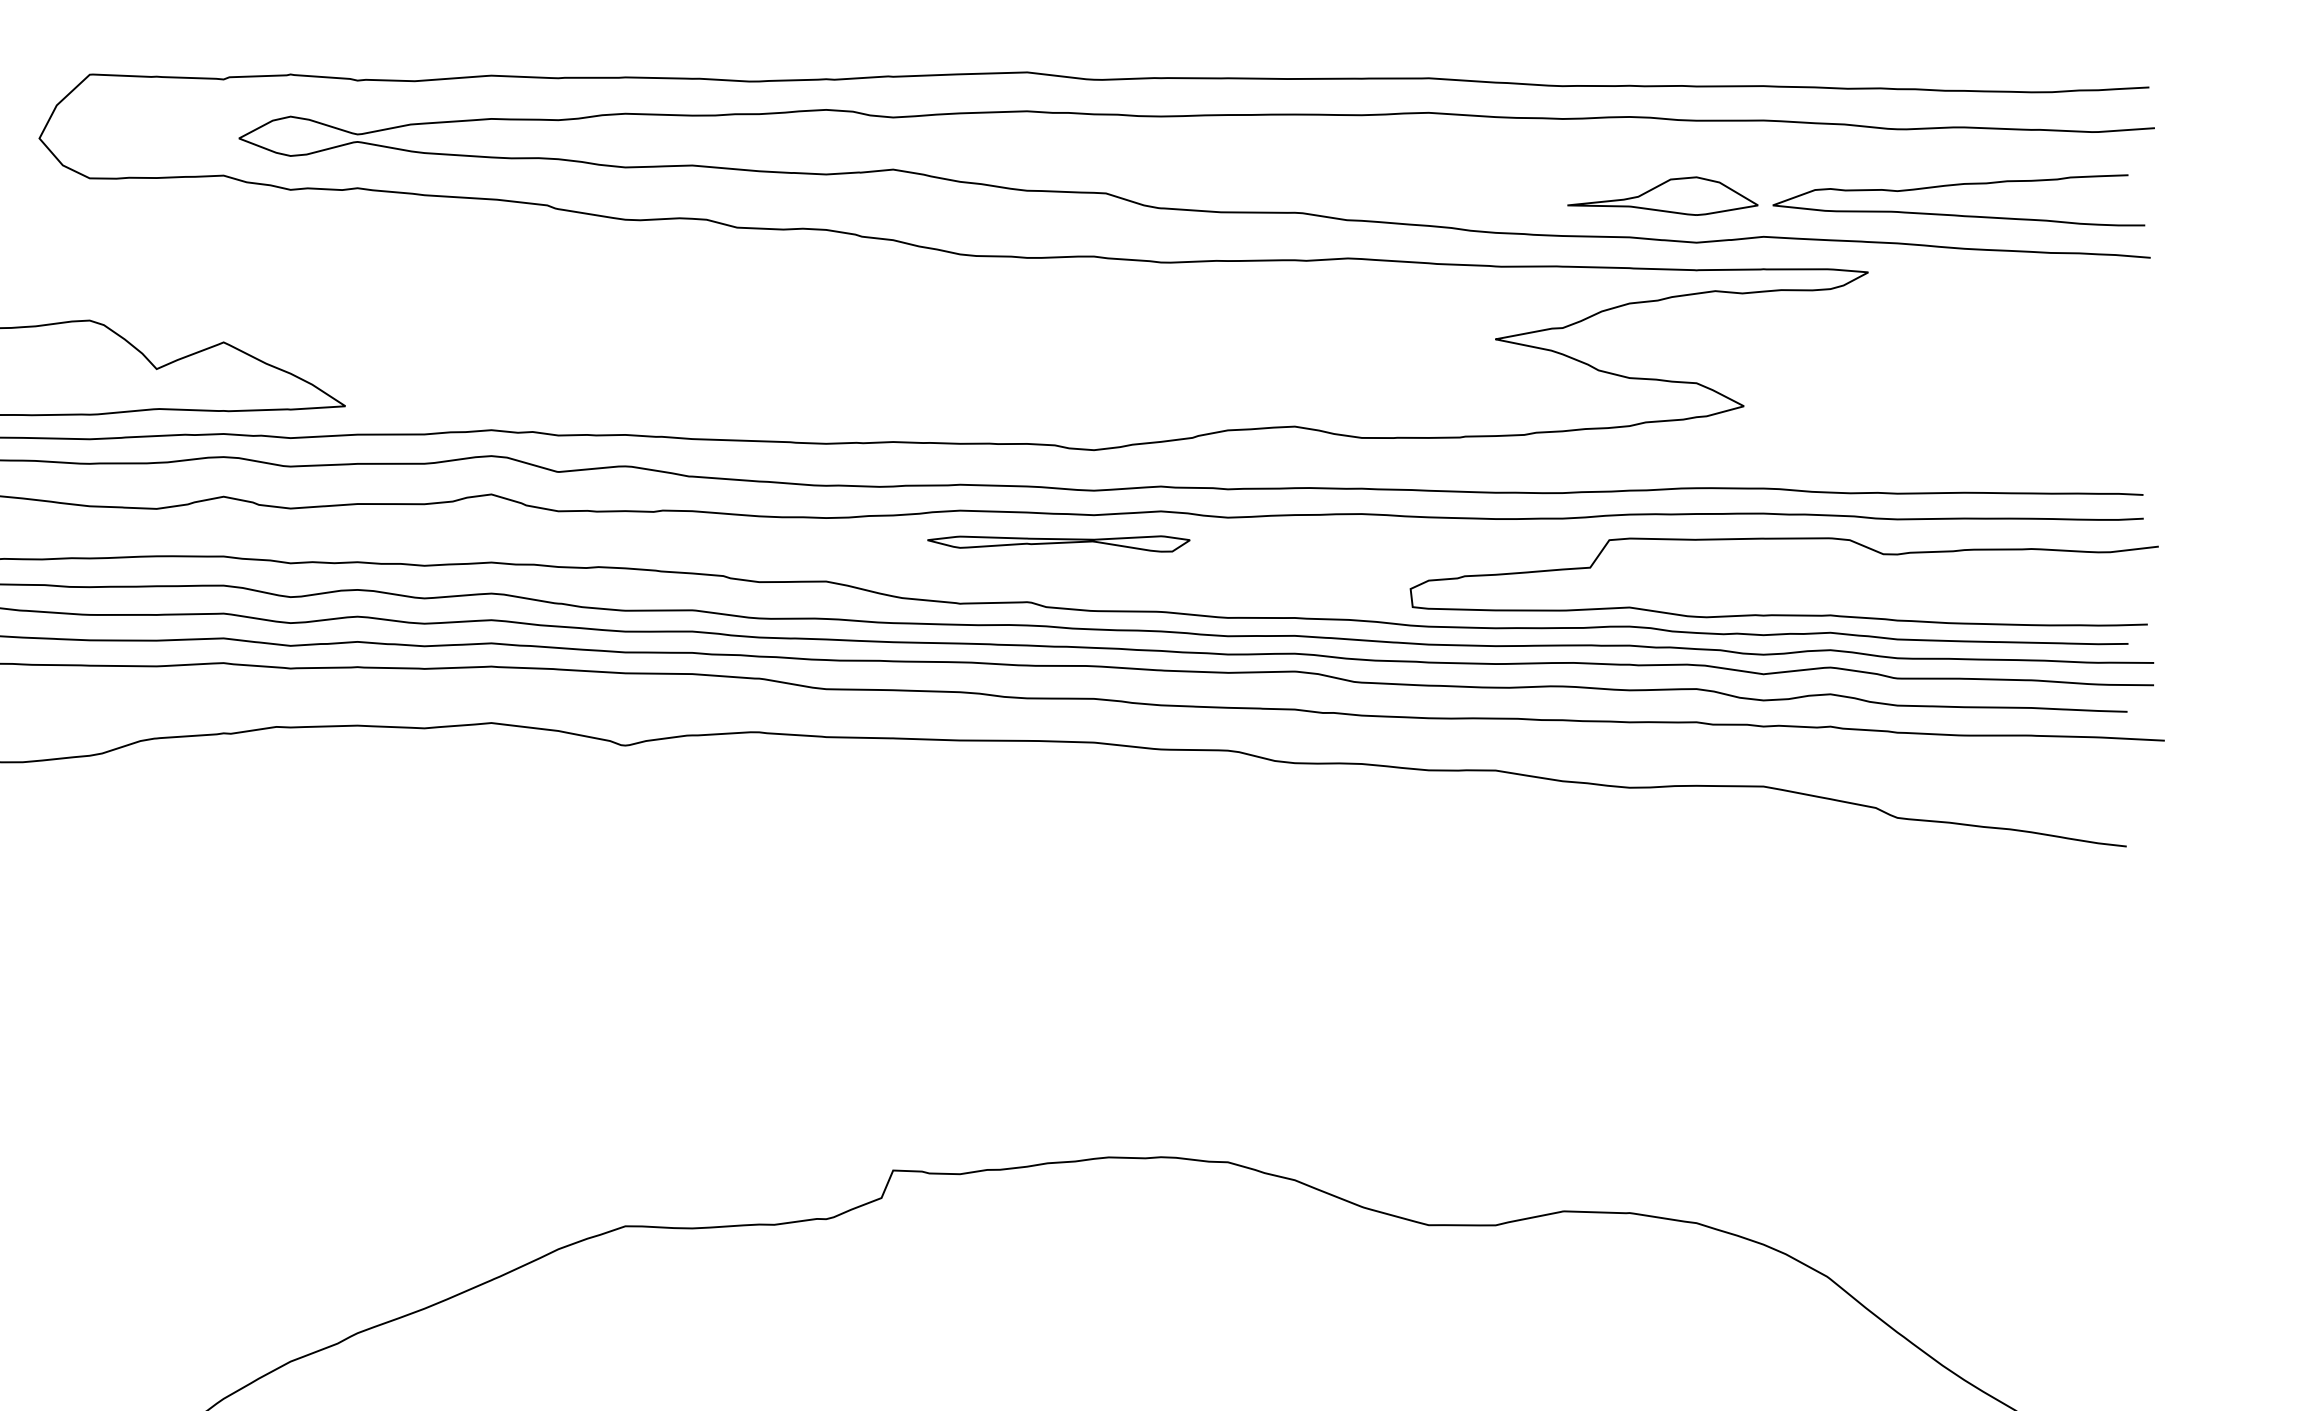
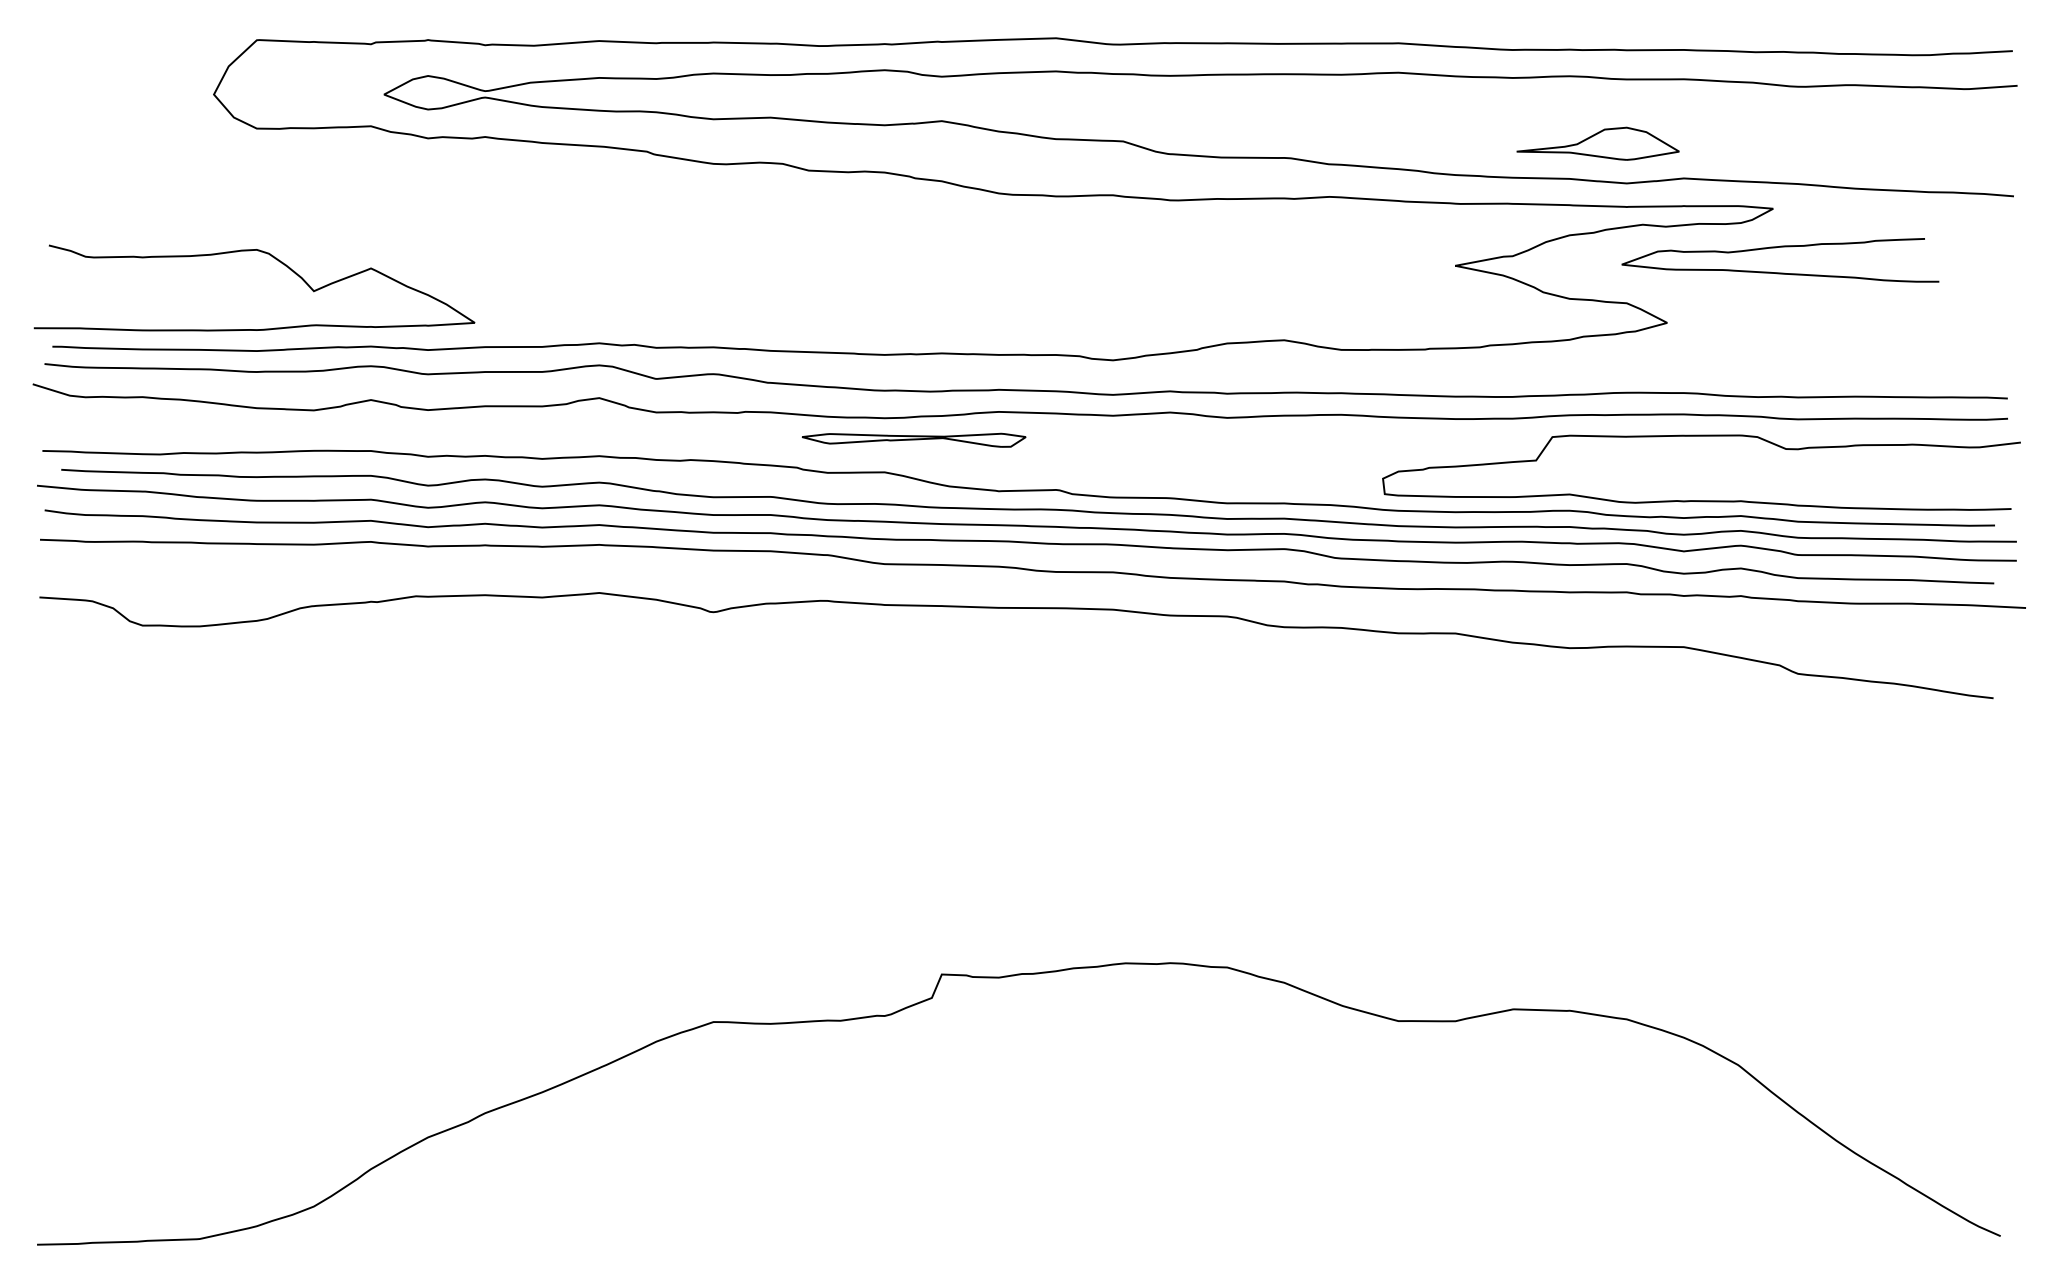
curve: (1958, 214) -> (1780, 272), moved
part: (1058, 543) -> (913, 439), moved

